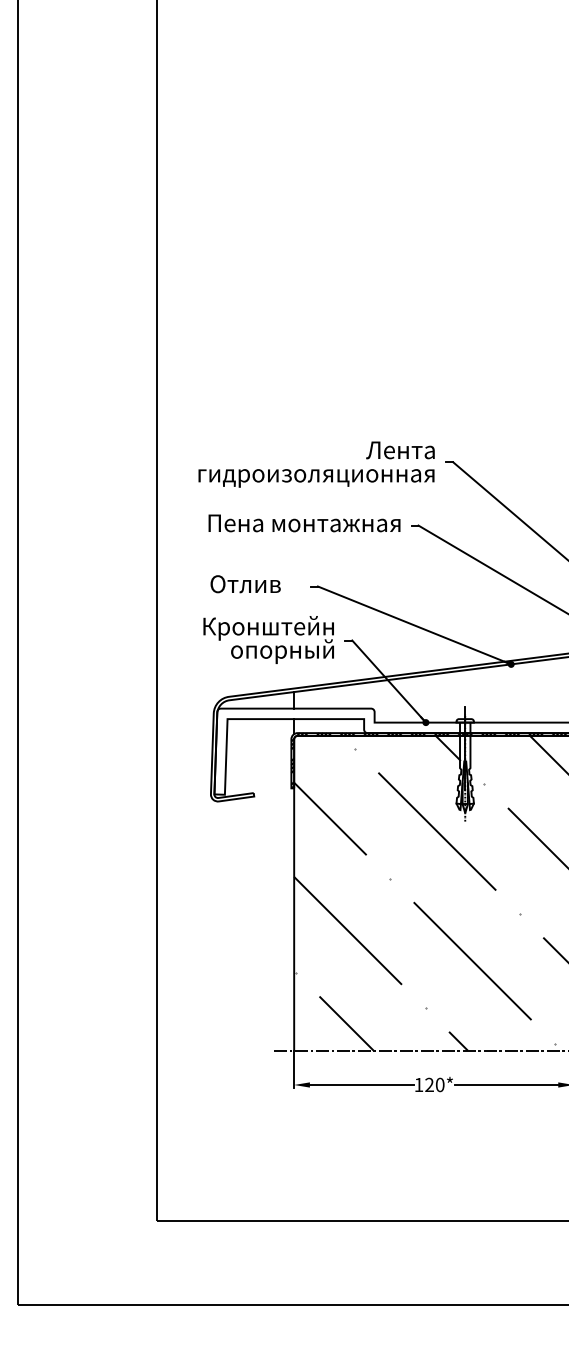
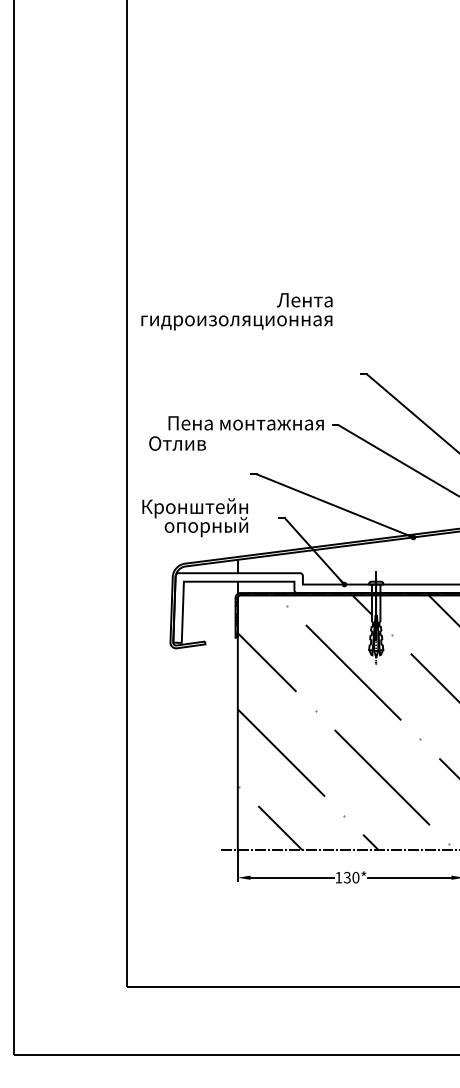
text: (316, 464) -> (236, 311), moved
text: (245, 584) -> (177, 443), moved
text: (267, 639) -> (194, 517), moved
text: (429, 1084) -> (347, 877), 120* -> 130*

